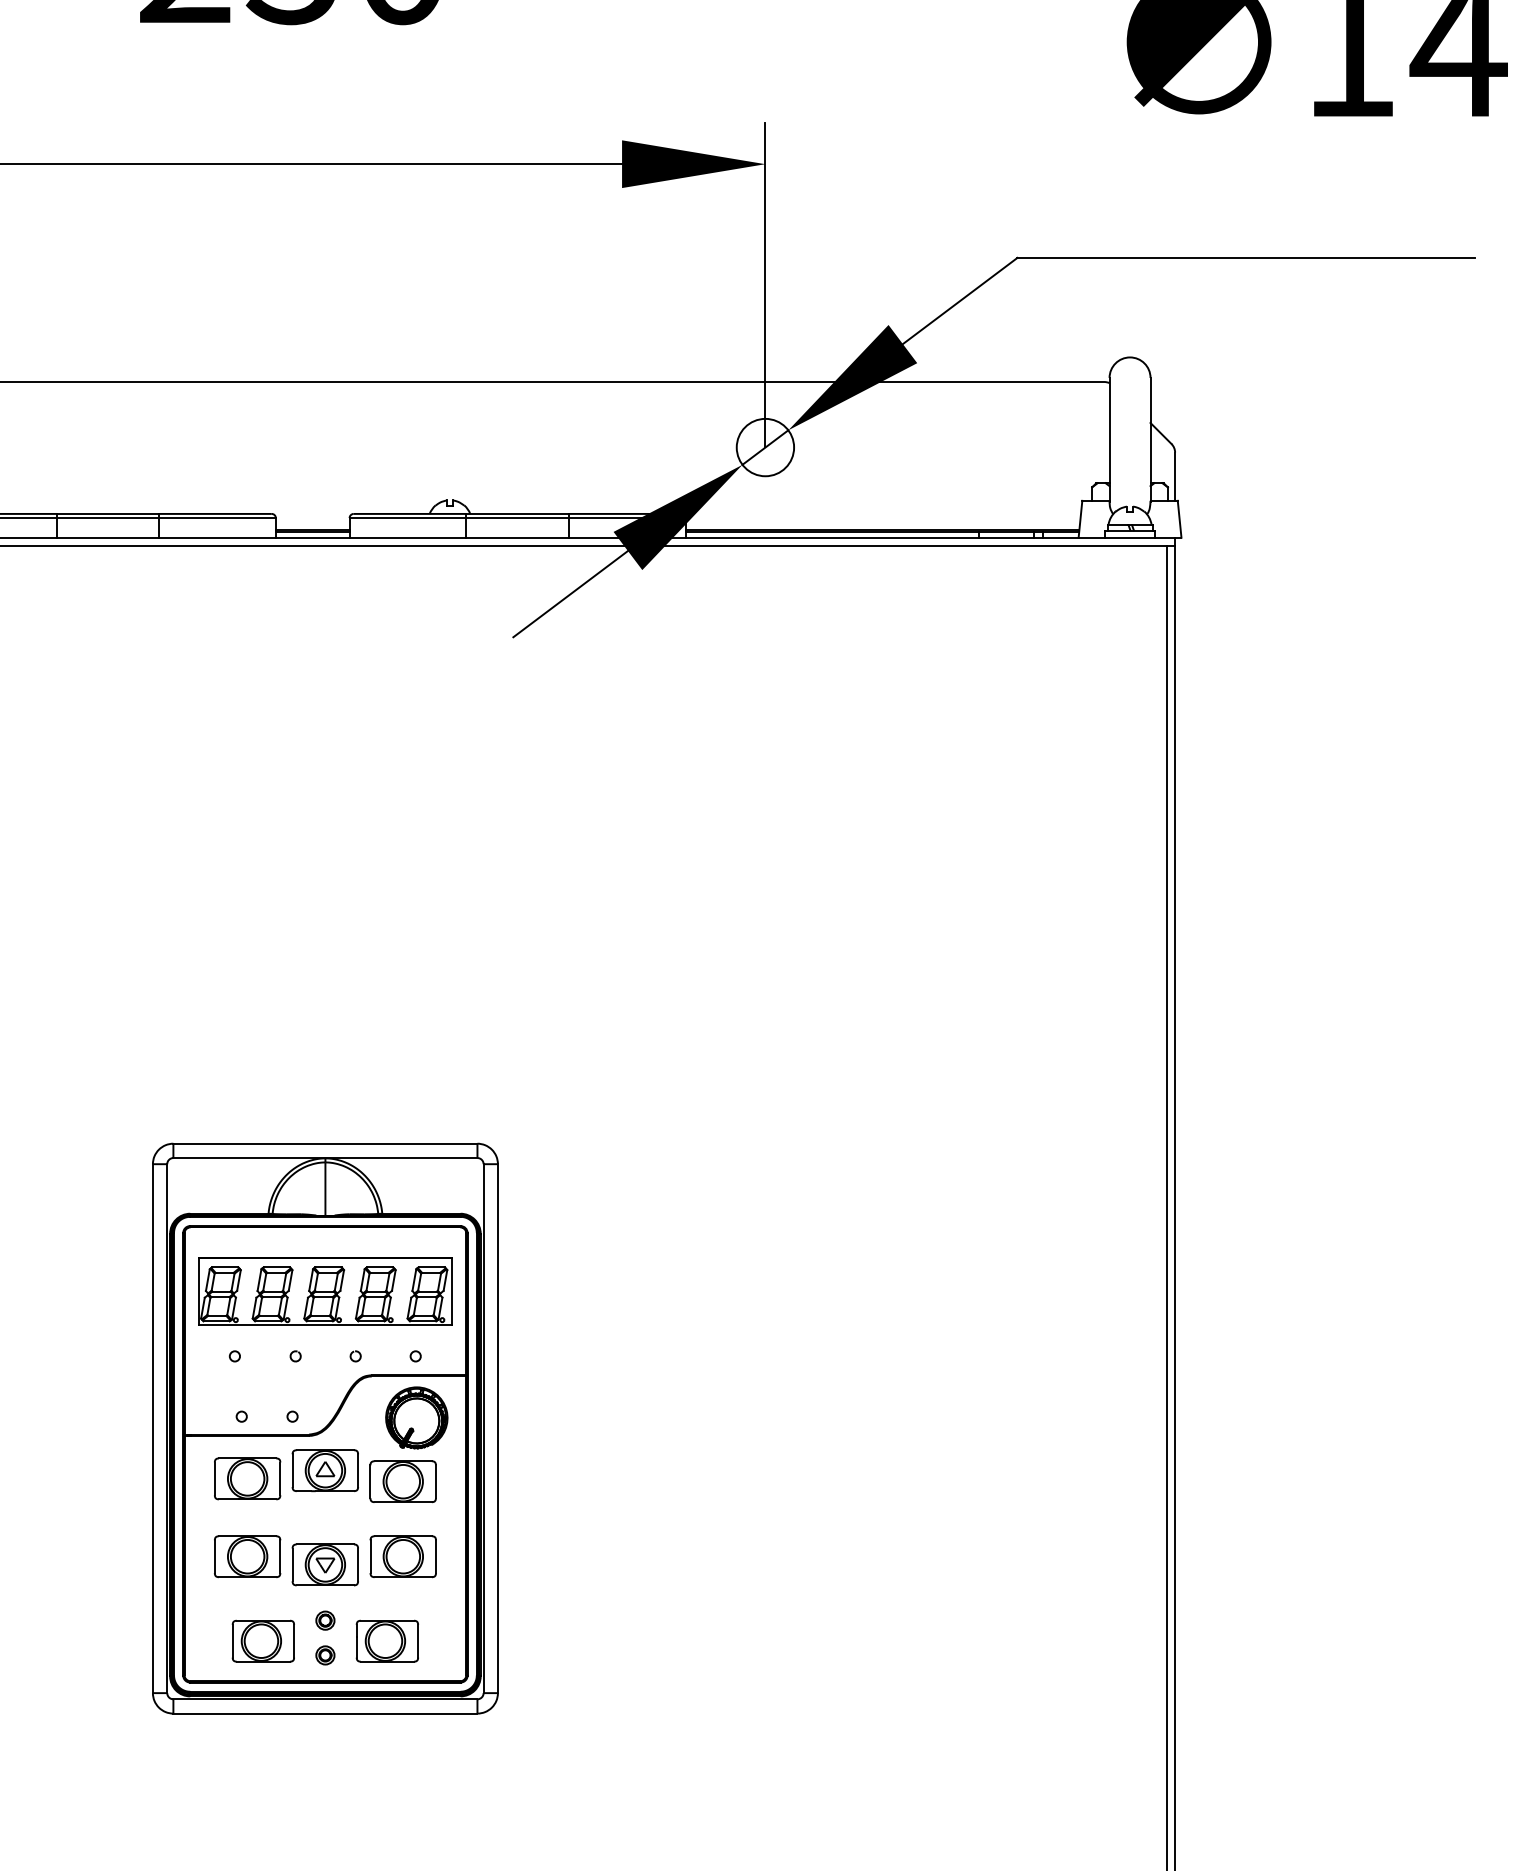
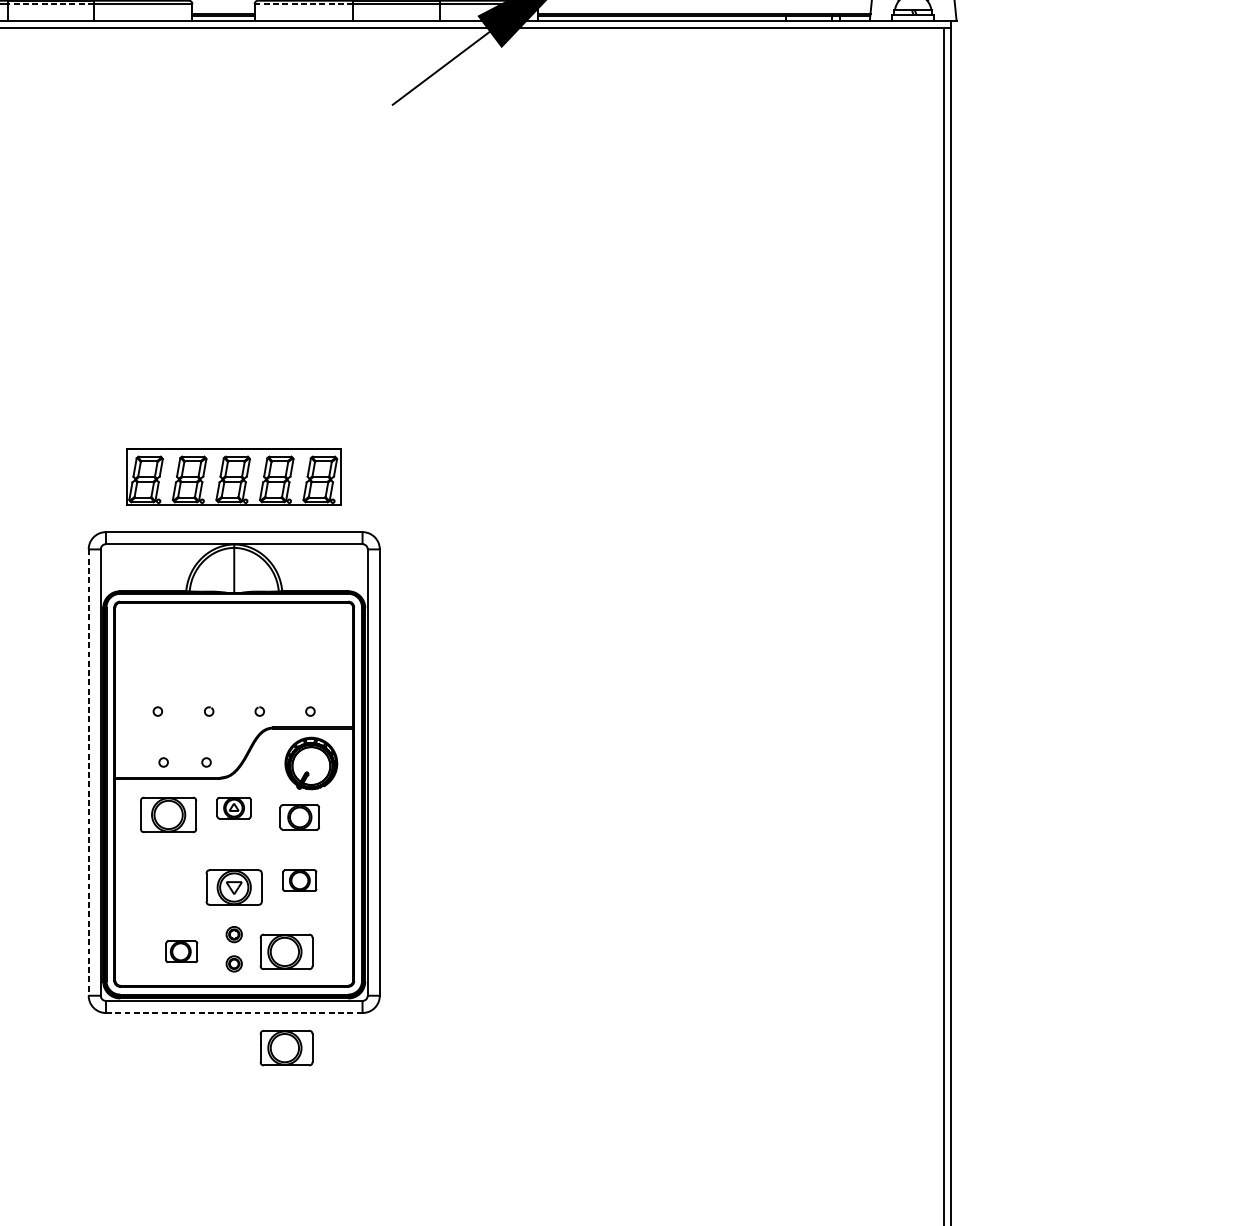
line: (107, 518) -> (50, 4), solid -> dashed
line: (407, 518) -> (303, 4), solid -> dashed
part: (325, 1291) -> (234, 477), moved
line: (152, 1429) -> (88, 773), solid -> dashed
part: (324, 1470) -> (233, 807), size x0.6
part: (402, 1481) -> (299, 817), size x0.7
part: (247, 1556) -> (168, 880), removed
part: (402, 1556) -> (299, 880), size x0.6
part: (262, 1640) -> (181, 951), size x0.6
line: (325, 1713) -> (234, 1012), solid -> dashed
part: (386, 1754) -> (285, 1047), added

